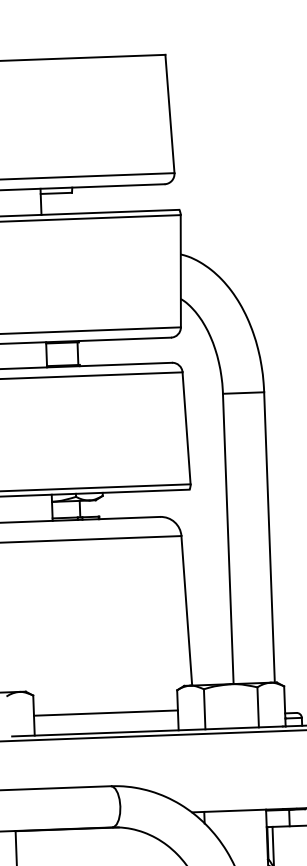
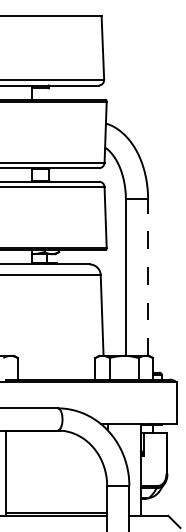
line: (270, 537) -> (148, 277), solid -> dashed
line: (105, 712) -> (56, 368), removed

